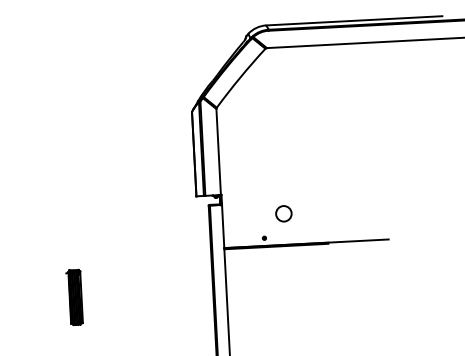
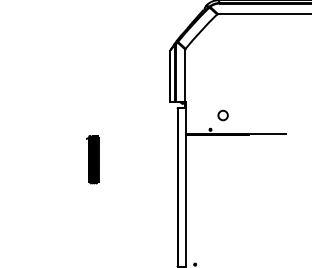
part: (75, 296) -> (93, 159), size x1.4

